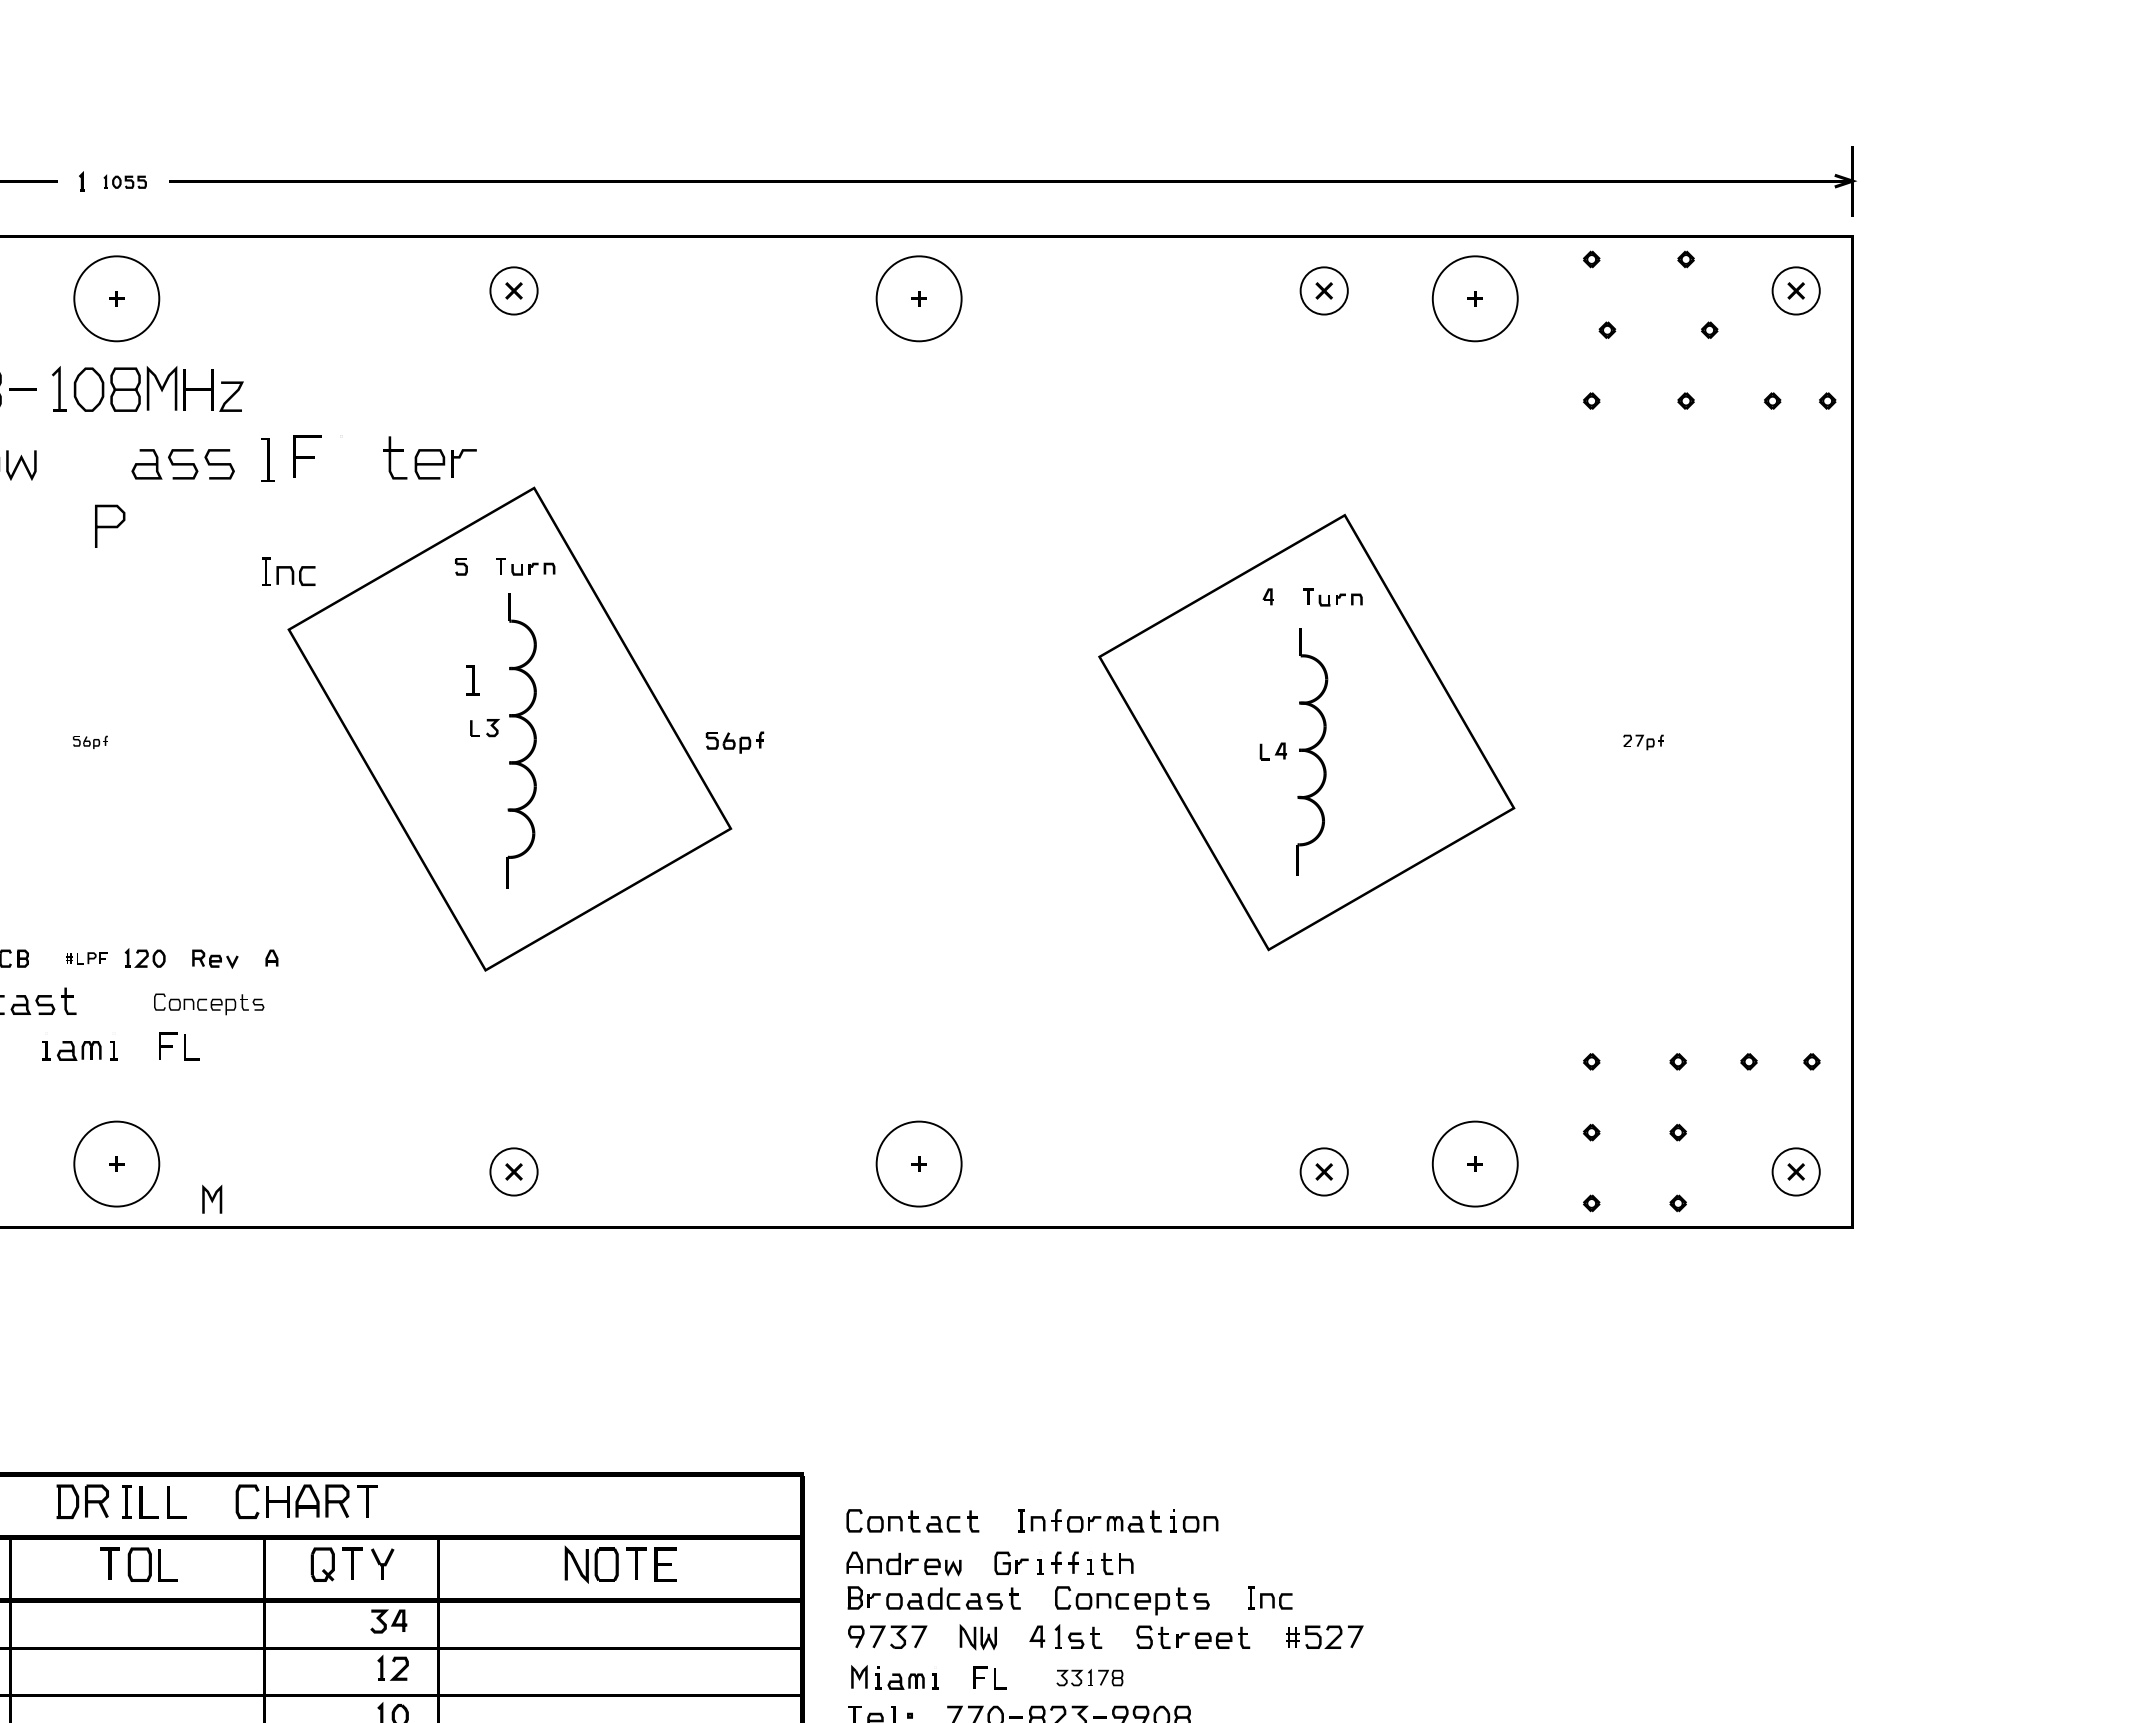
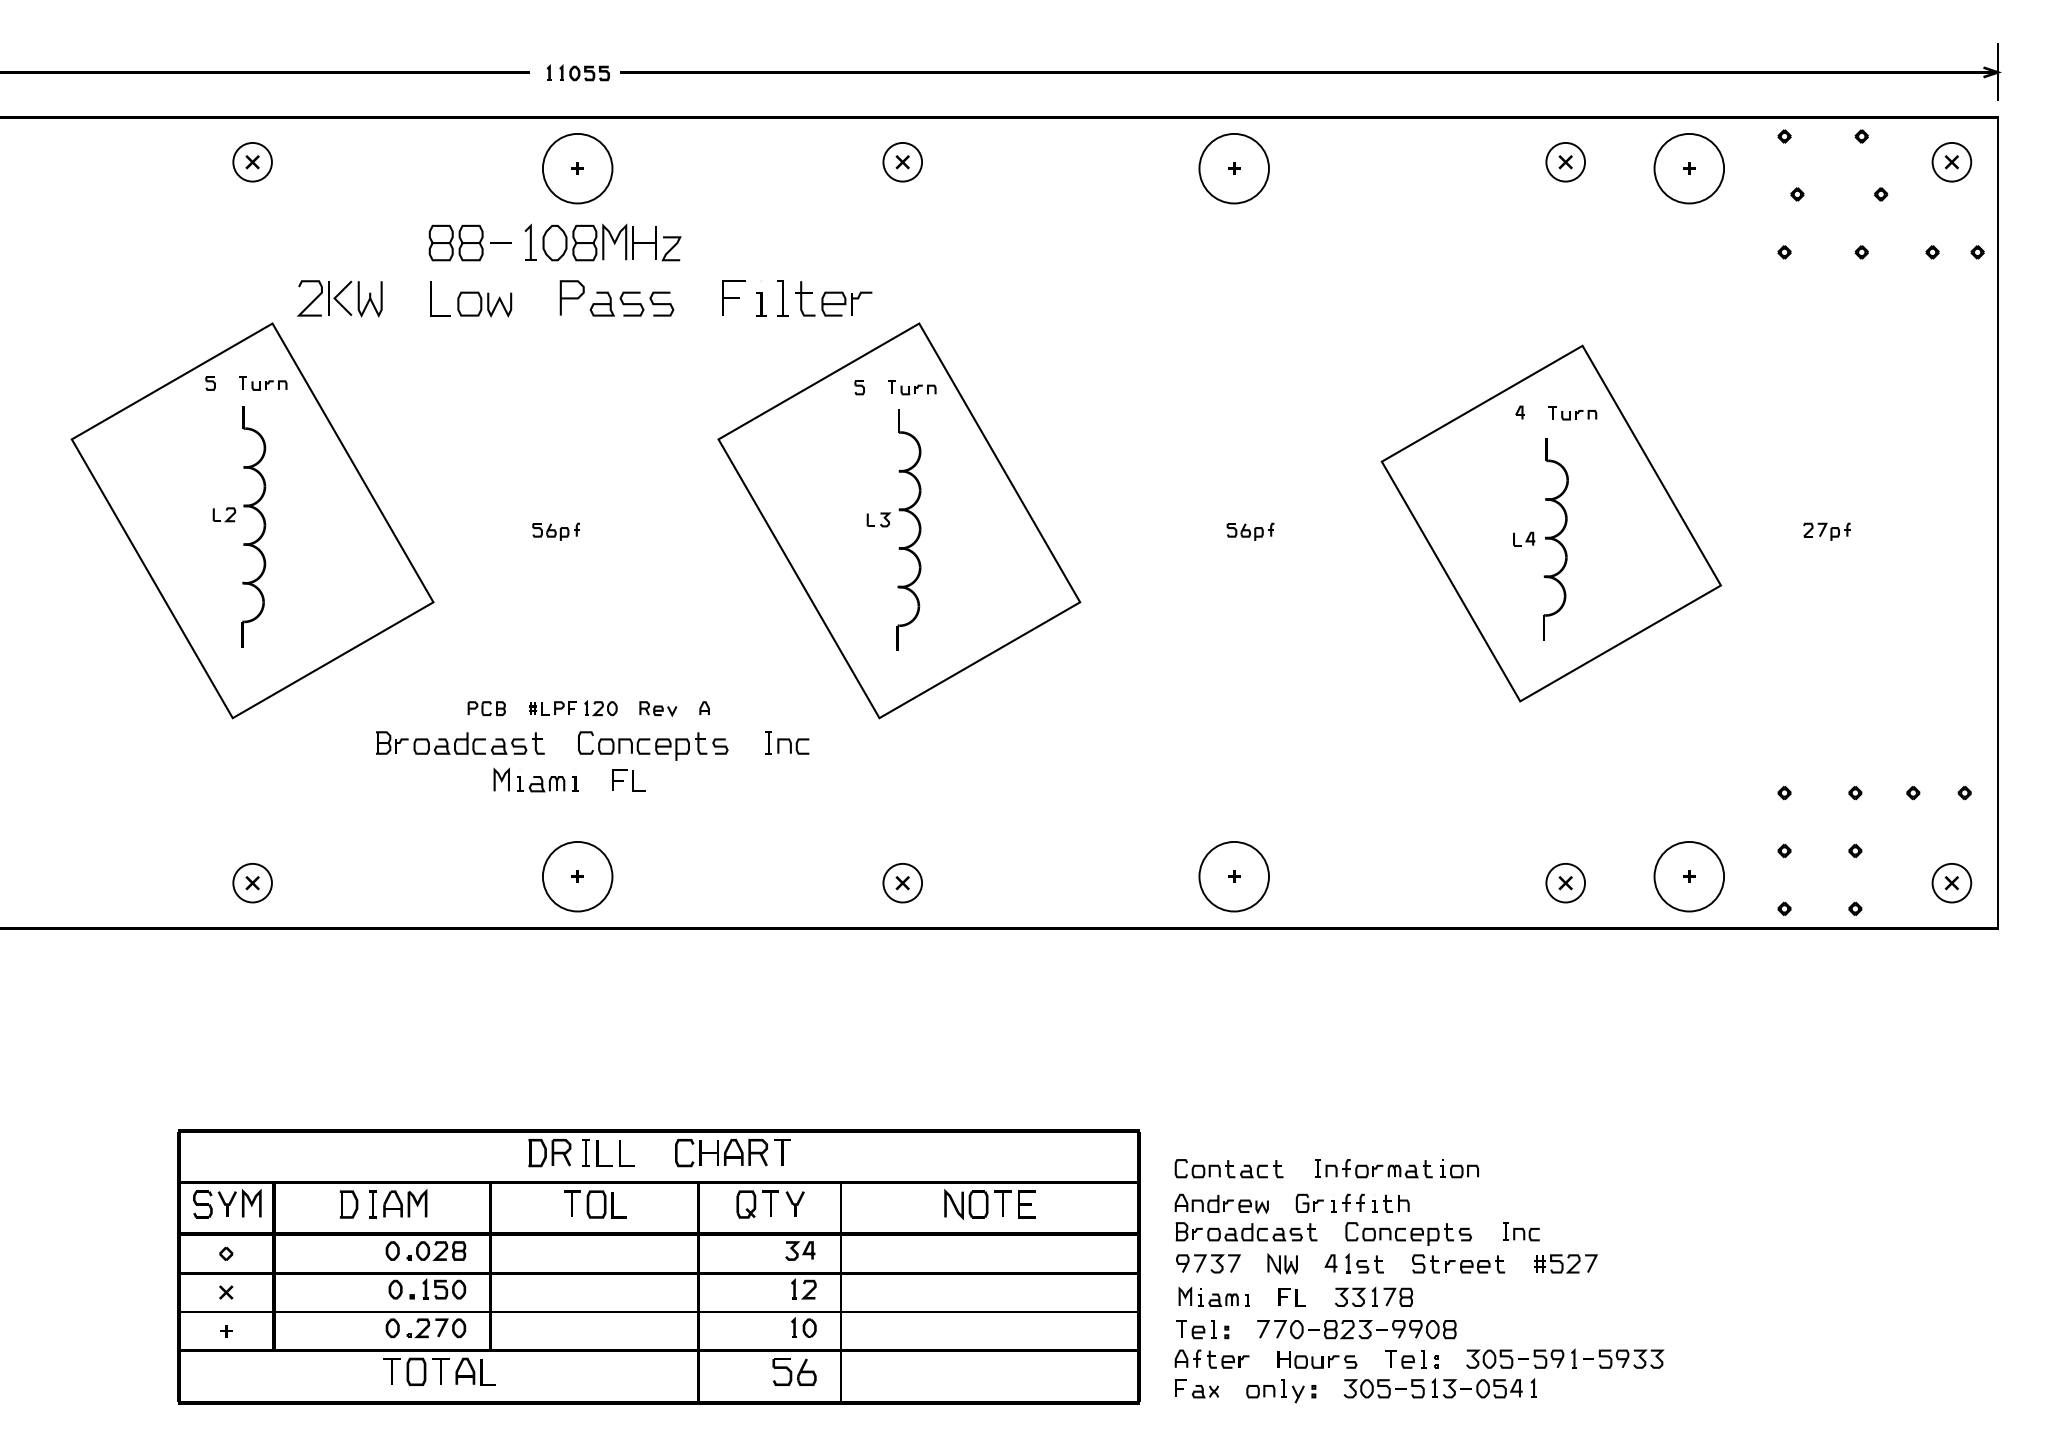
part: (125, 181) -> (584, 72), size x1.43
part: (268, 459) -> (782, 298), moved
curve: (109, 525) -> (571, 297), moved
part: (288, 571) -> (787, 742), moved
part: (473, 681) -> (761, 304), moved
part: (89, 742) -> (555, 531), size x1.67
part: (734, 742) -> (1250, 531), moved
part: (1642, 742) -> (1826, 531), size x1.43
part: (85, 958) -> (552, 708), size x1.43
part: (209, 1003) -> (653, 745), size x1.67
curve: (211, 1199) -> (501, 779), moved
part: (1089, 1677) -> (1373, 1296), size x1.43

